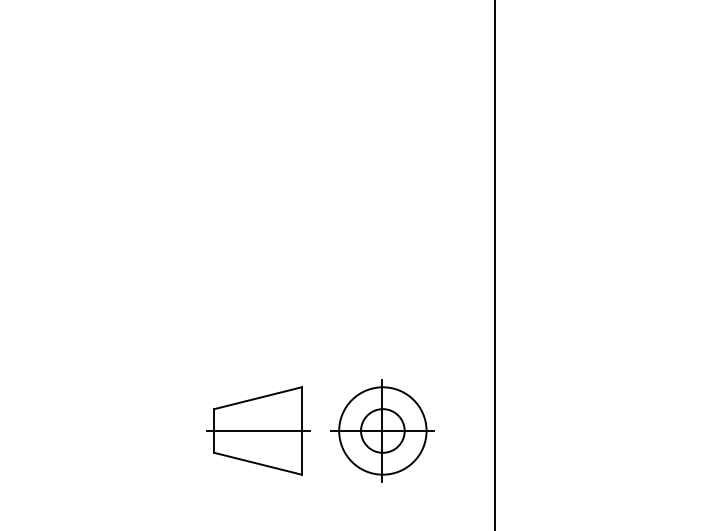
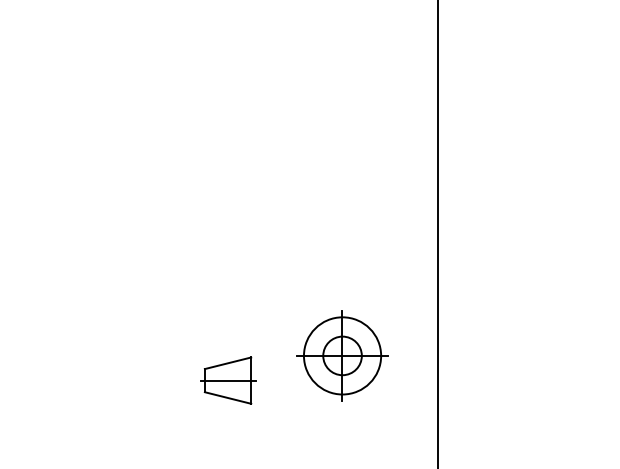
part: (258, 430) -> (228, 380), size x0.6
part: (382, 430) -> (342, 355), moved

